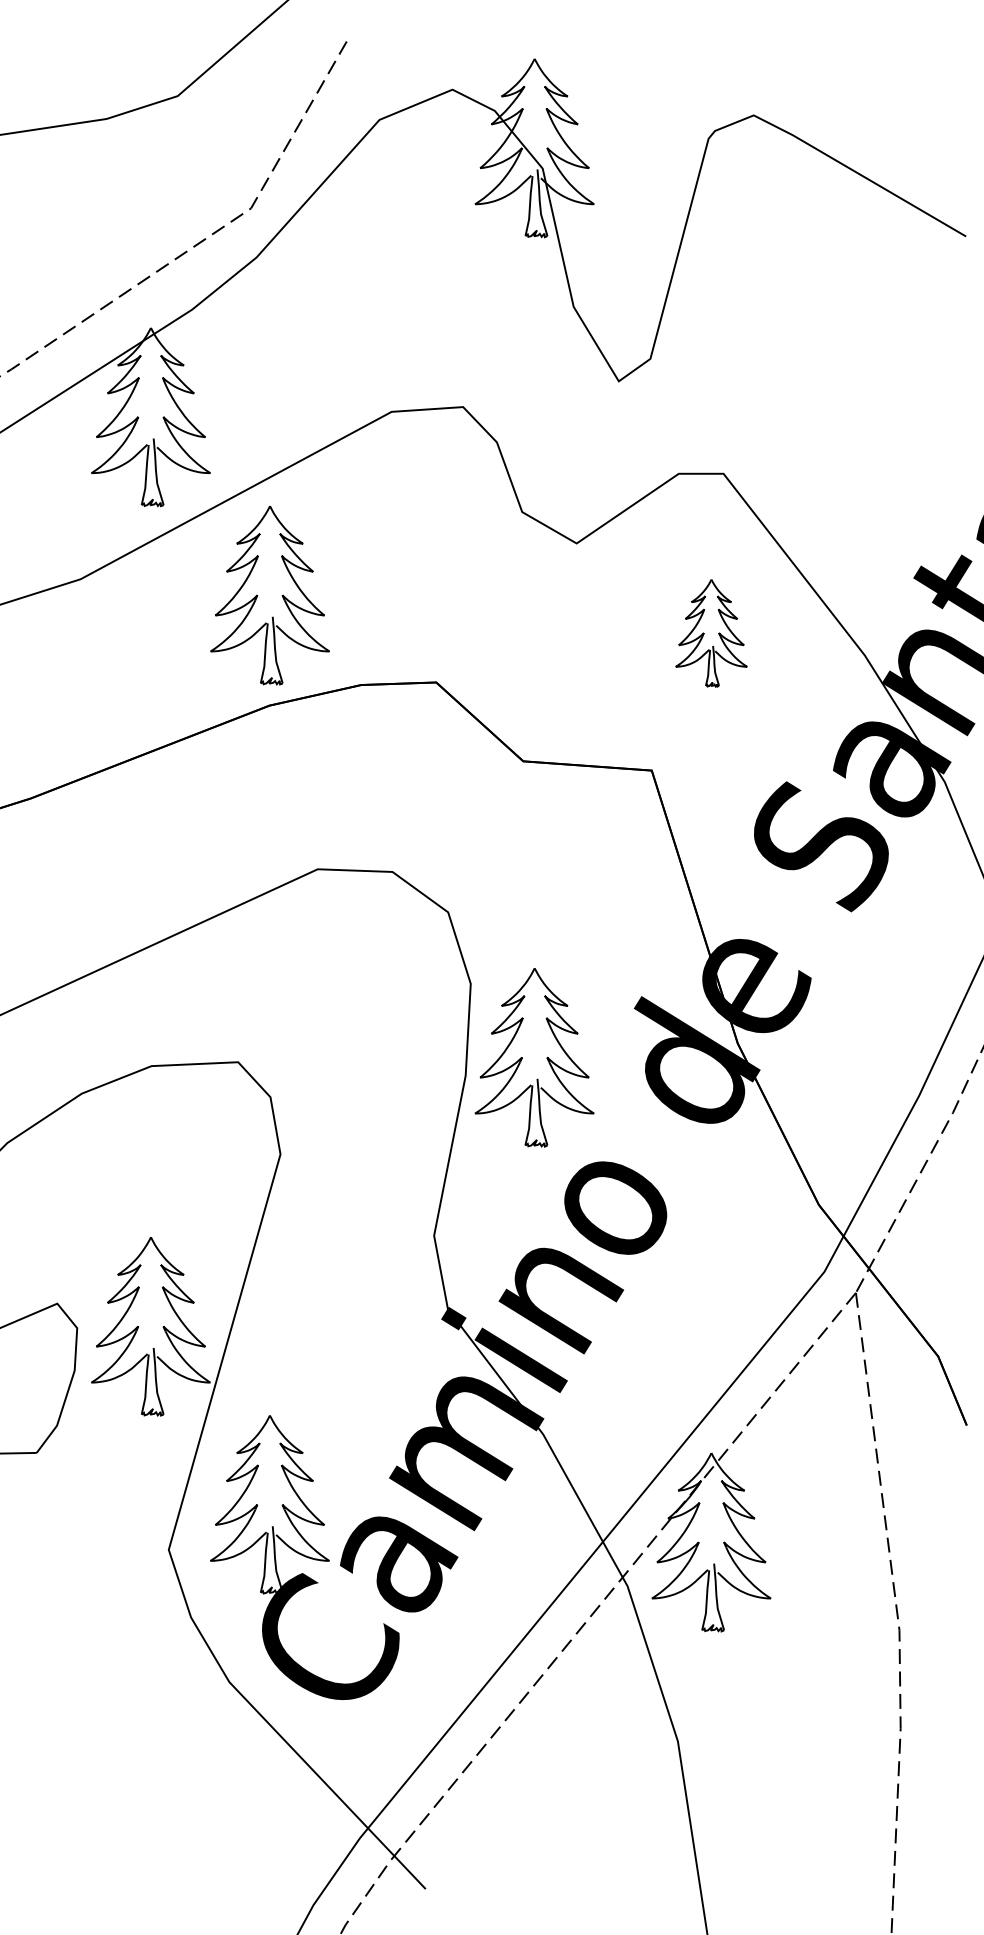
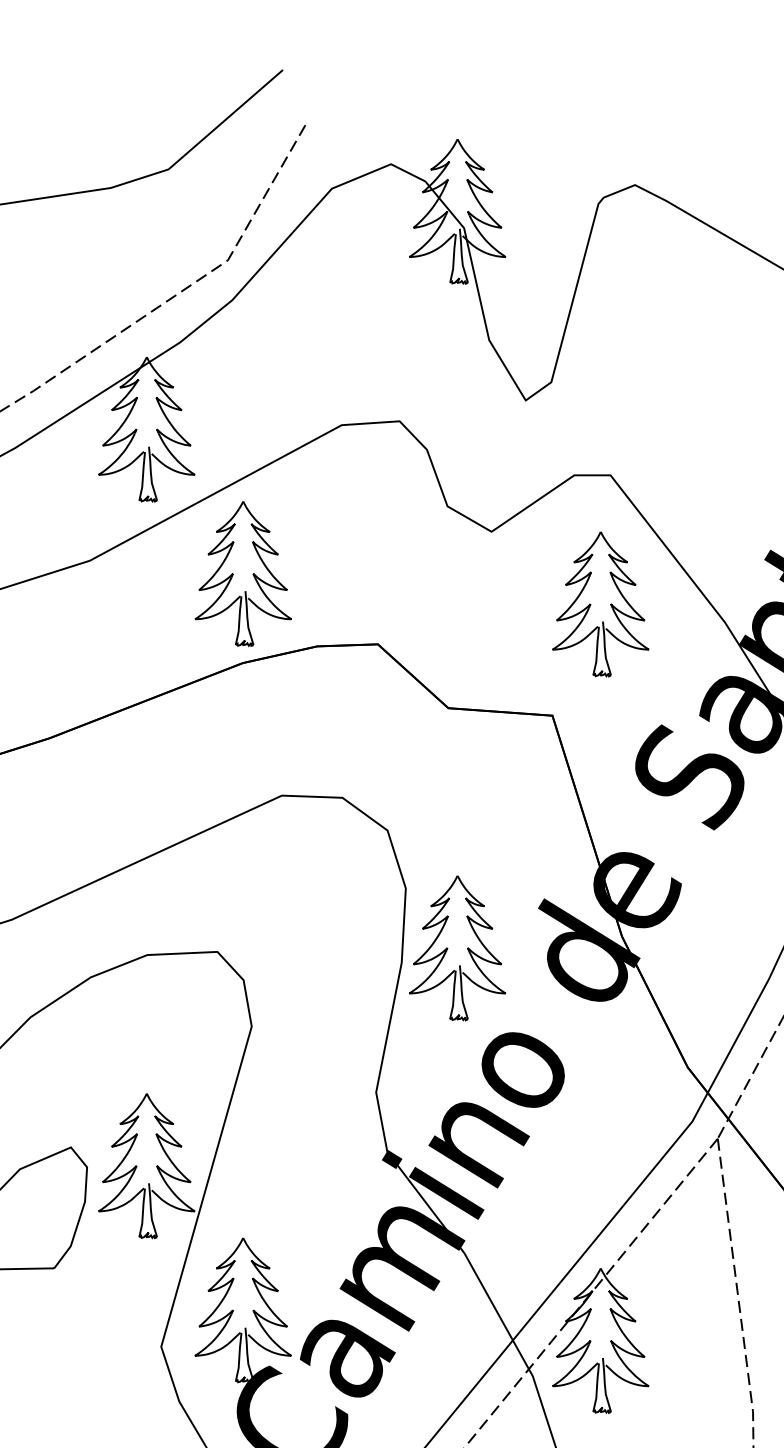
part: (711, 633) -> (600, 604), size x1.67

